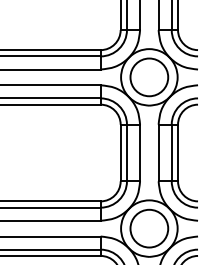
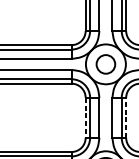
circle: (149, 77) -> (106, 64), size x0.7
line: (178, 152) -> (126, 117), solid -> dashed
line: (120, 153) -> (85, 118), solid -> dashed

